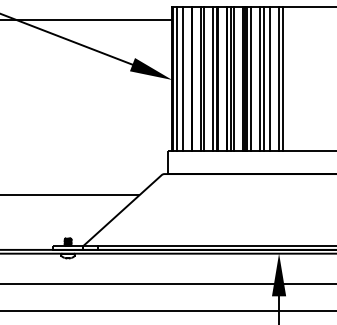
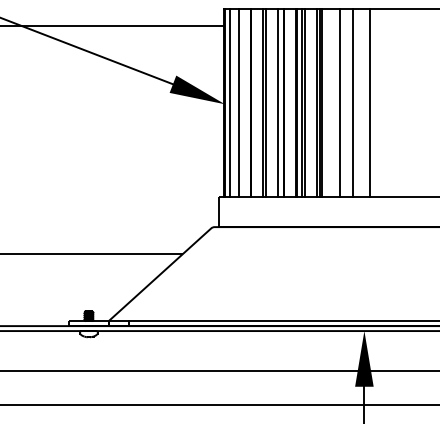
line: (250, 79) -> (327, 103), removed
line: (263, 79) -> (344, 103), removed
line: (279, 79) -> (364, 103), removed

